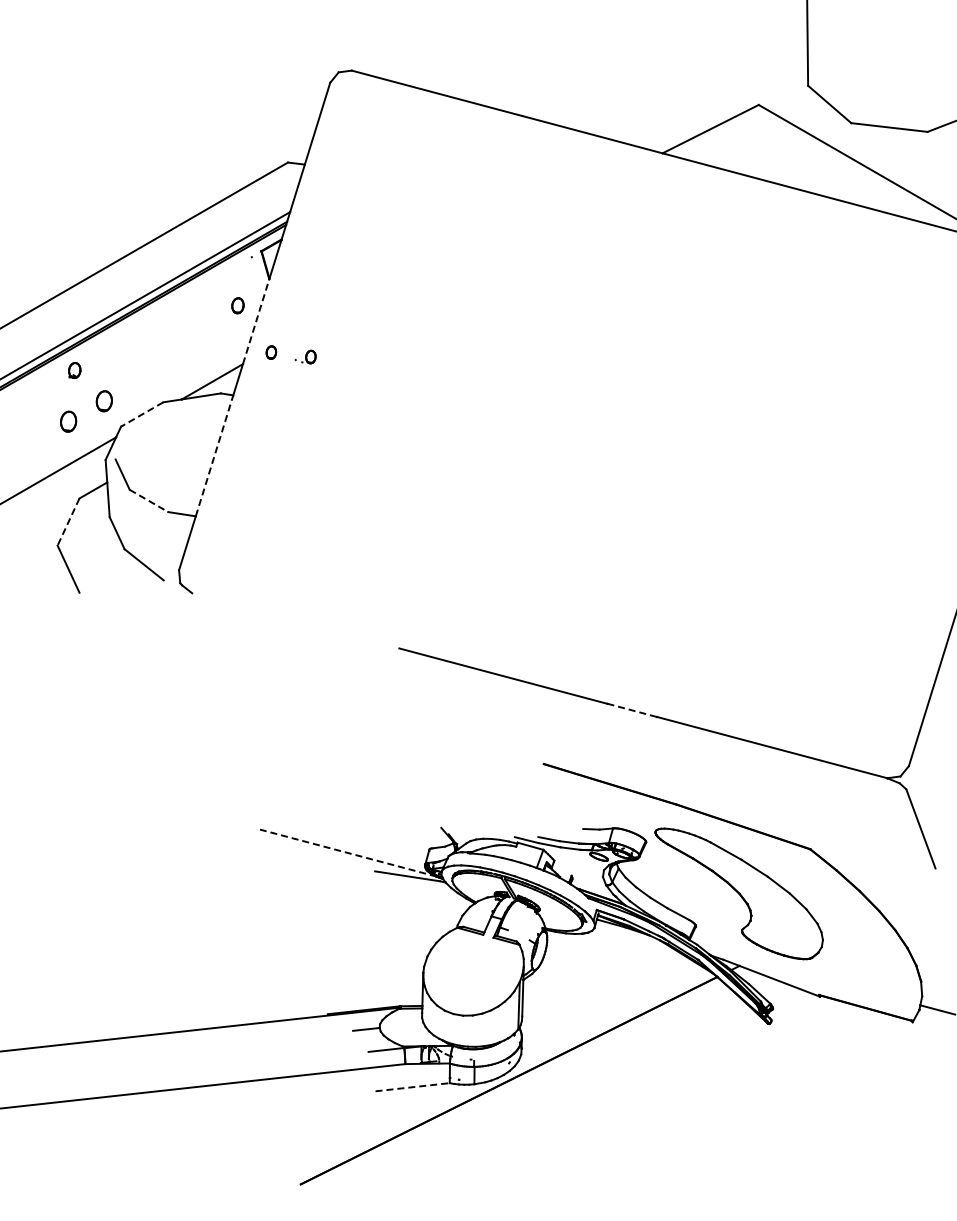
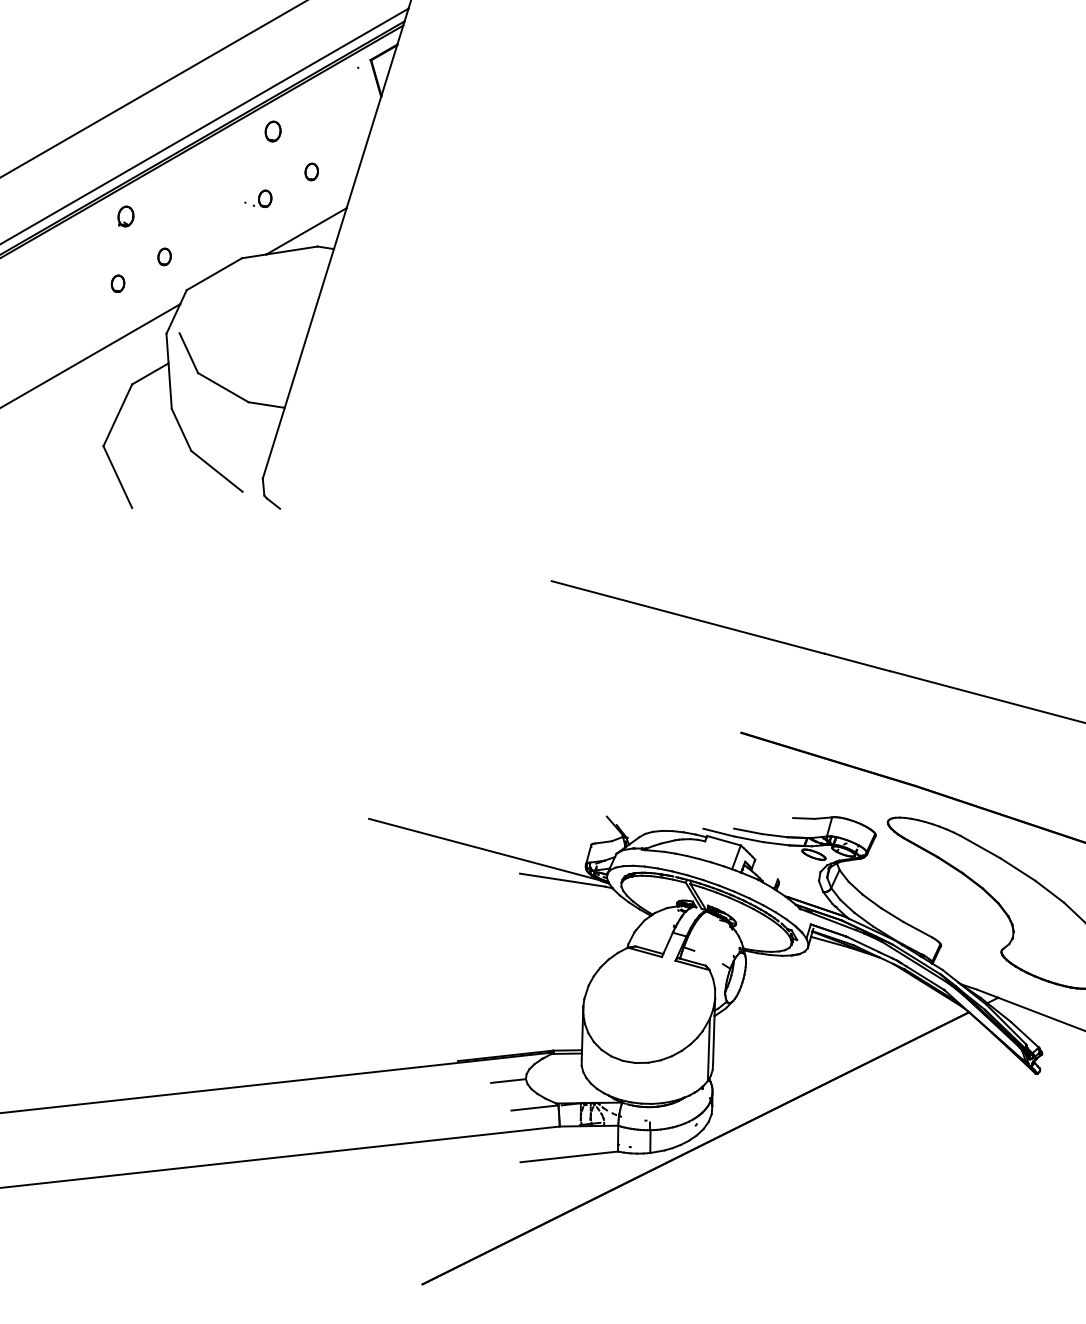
part: (237, 305) -> (272, 131), moved
line: (256, 321) -> (364, 152), dashed -> solid
part: (271, 352) -> (311, 171), moved
part: (305, 356) -> (258, 198), moved
part: (103, 401) -> (163, 257), size x0.62
line: (141, 414) -> (213, 274), dashed -> solid
part: (68, 421) -> (117, 283), size x0.62
line: (214, 455) -> (309, 328), dashed -> solid
line: (149, 501) -> (224, 388), dashed -> solid
line: (68, 522) -> (117, 415), dashed -> solid
line: (632, 710) -> (857, 662), dashed -> solid
line: (347, 852) -> (483, 848), dashed -> solid
line: (413, 1087) -> (570, 1157), dashed -> solid

